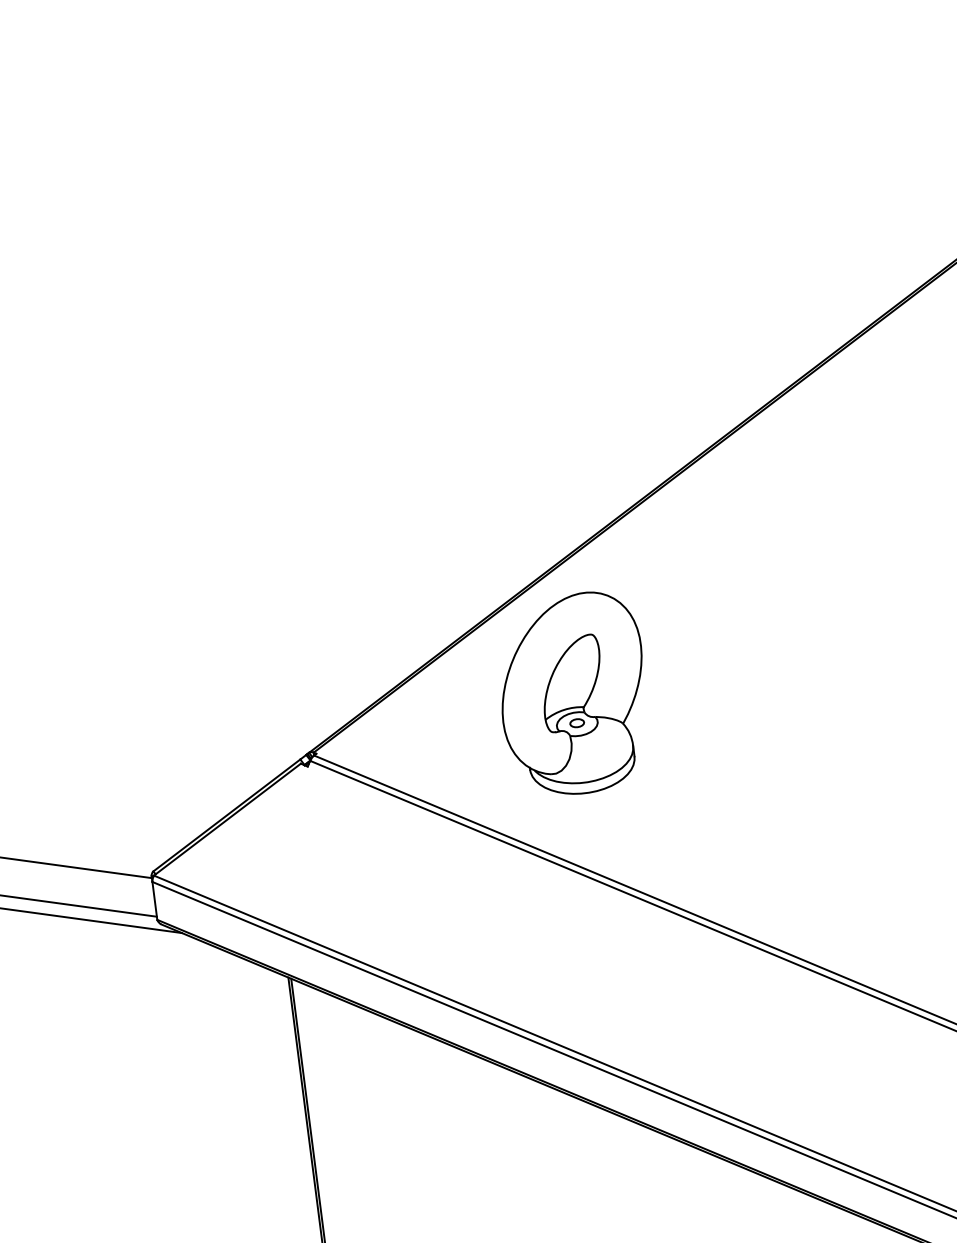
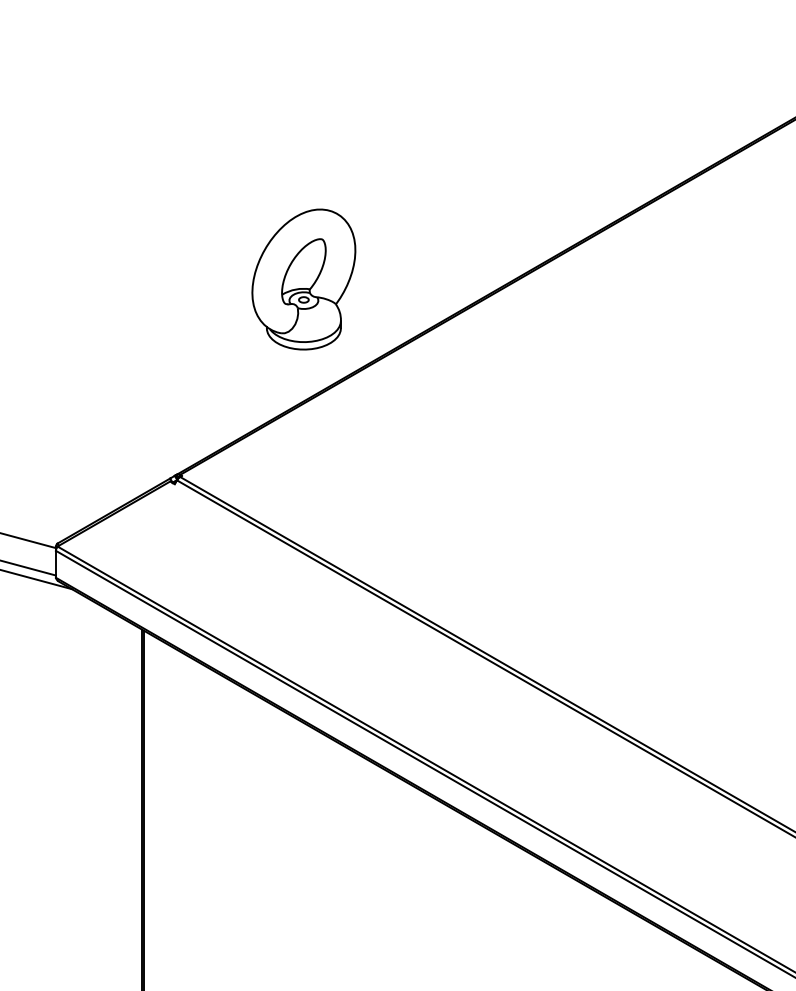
part: (572, 694) -> (303, 279), moved

